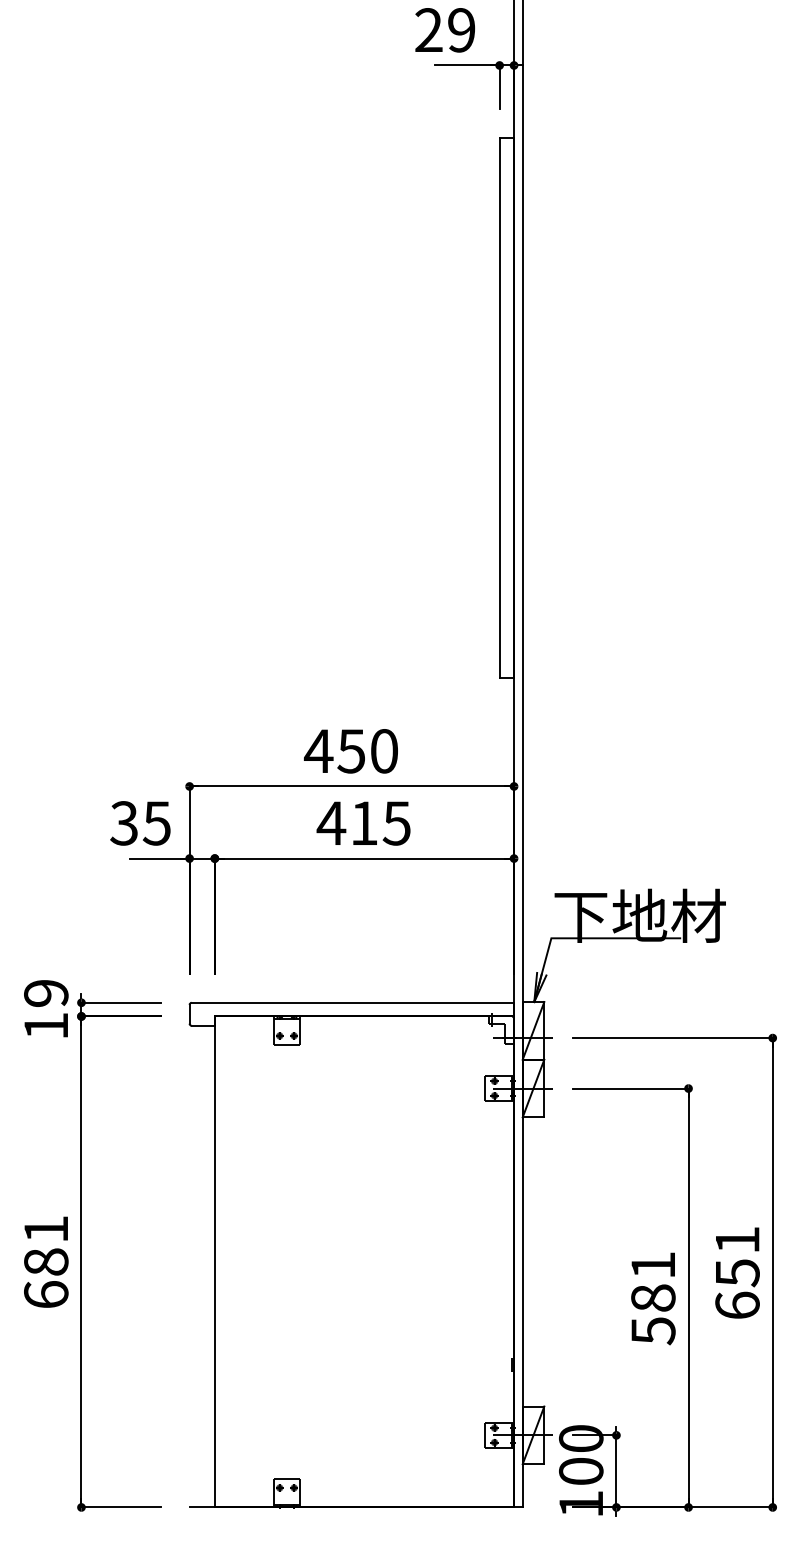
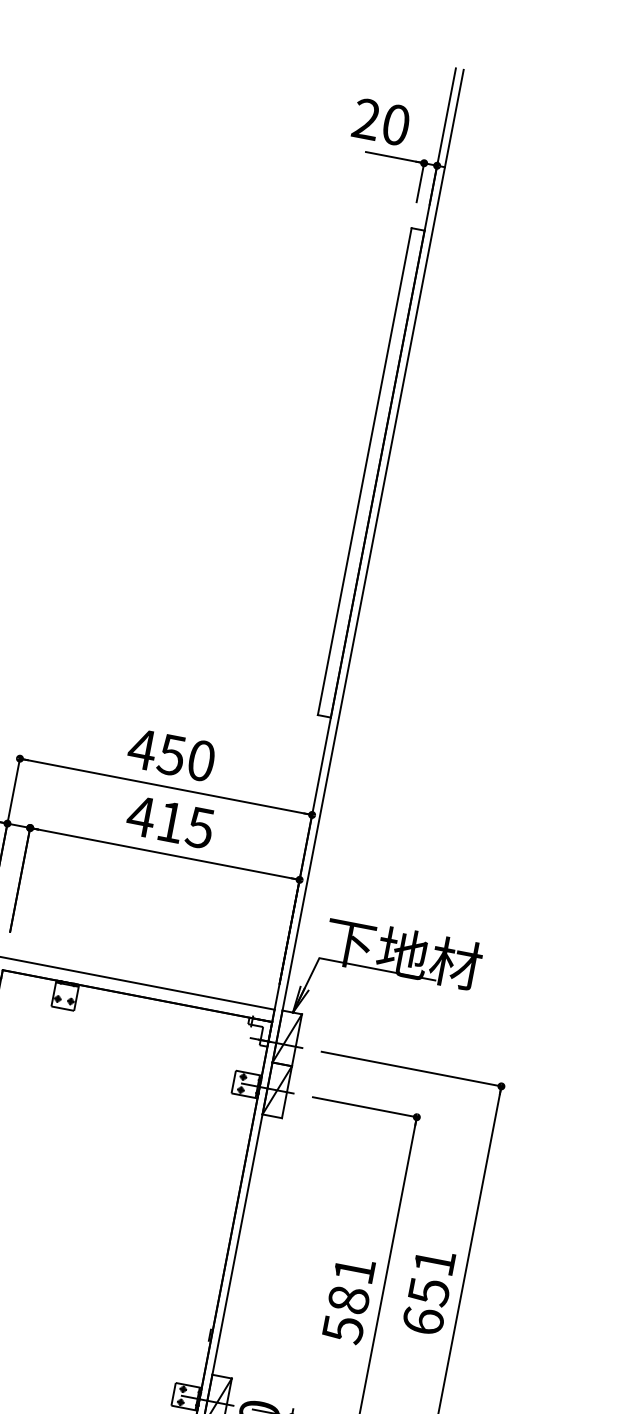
text: (461, 30) -> (395, 125), 29 -> 20

